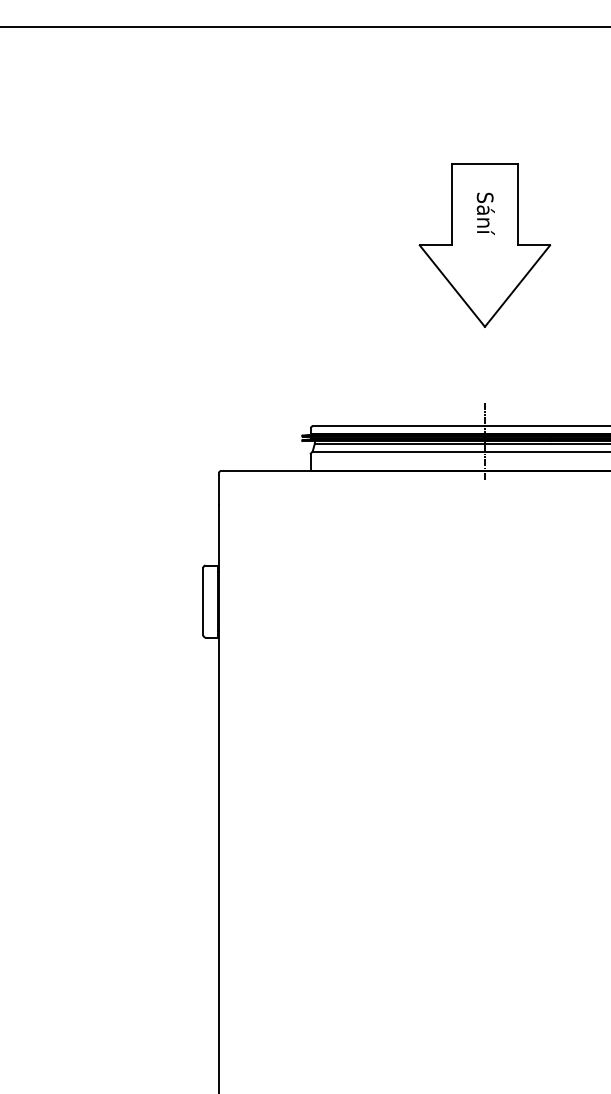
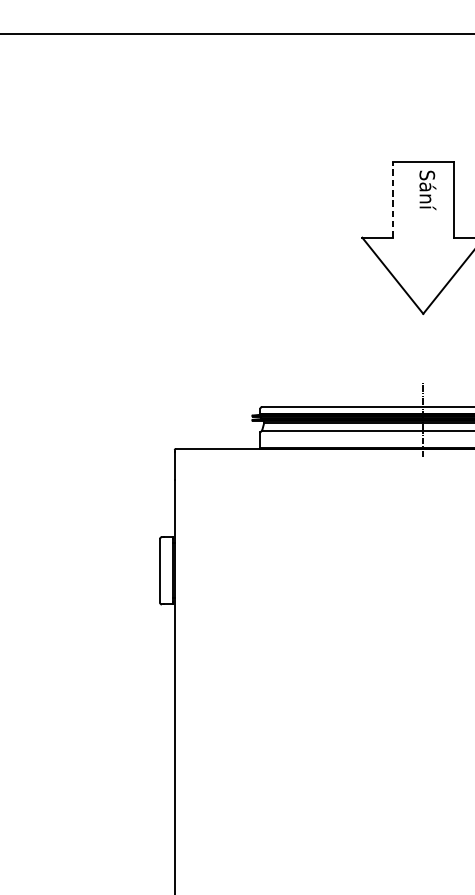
line: (452, 204) -> (392, 199), solid -> dashed
text: (485, 213) -> (427, 190), moved

